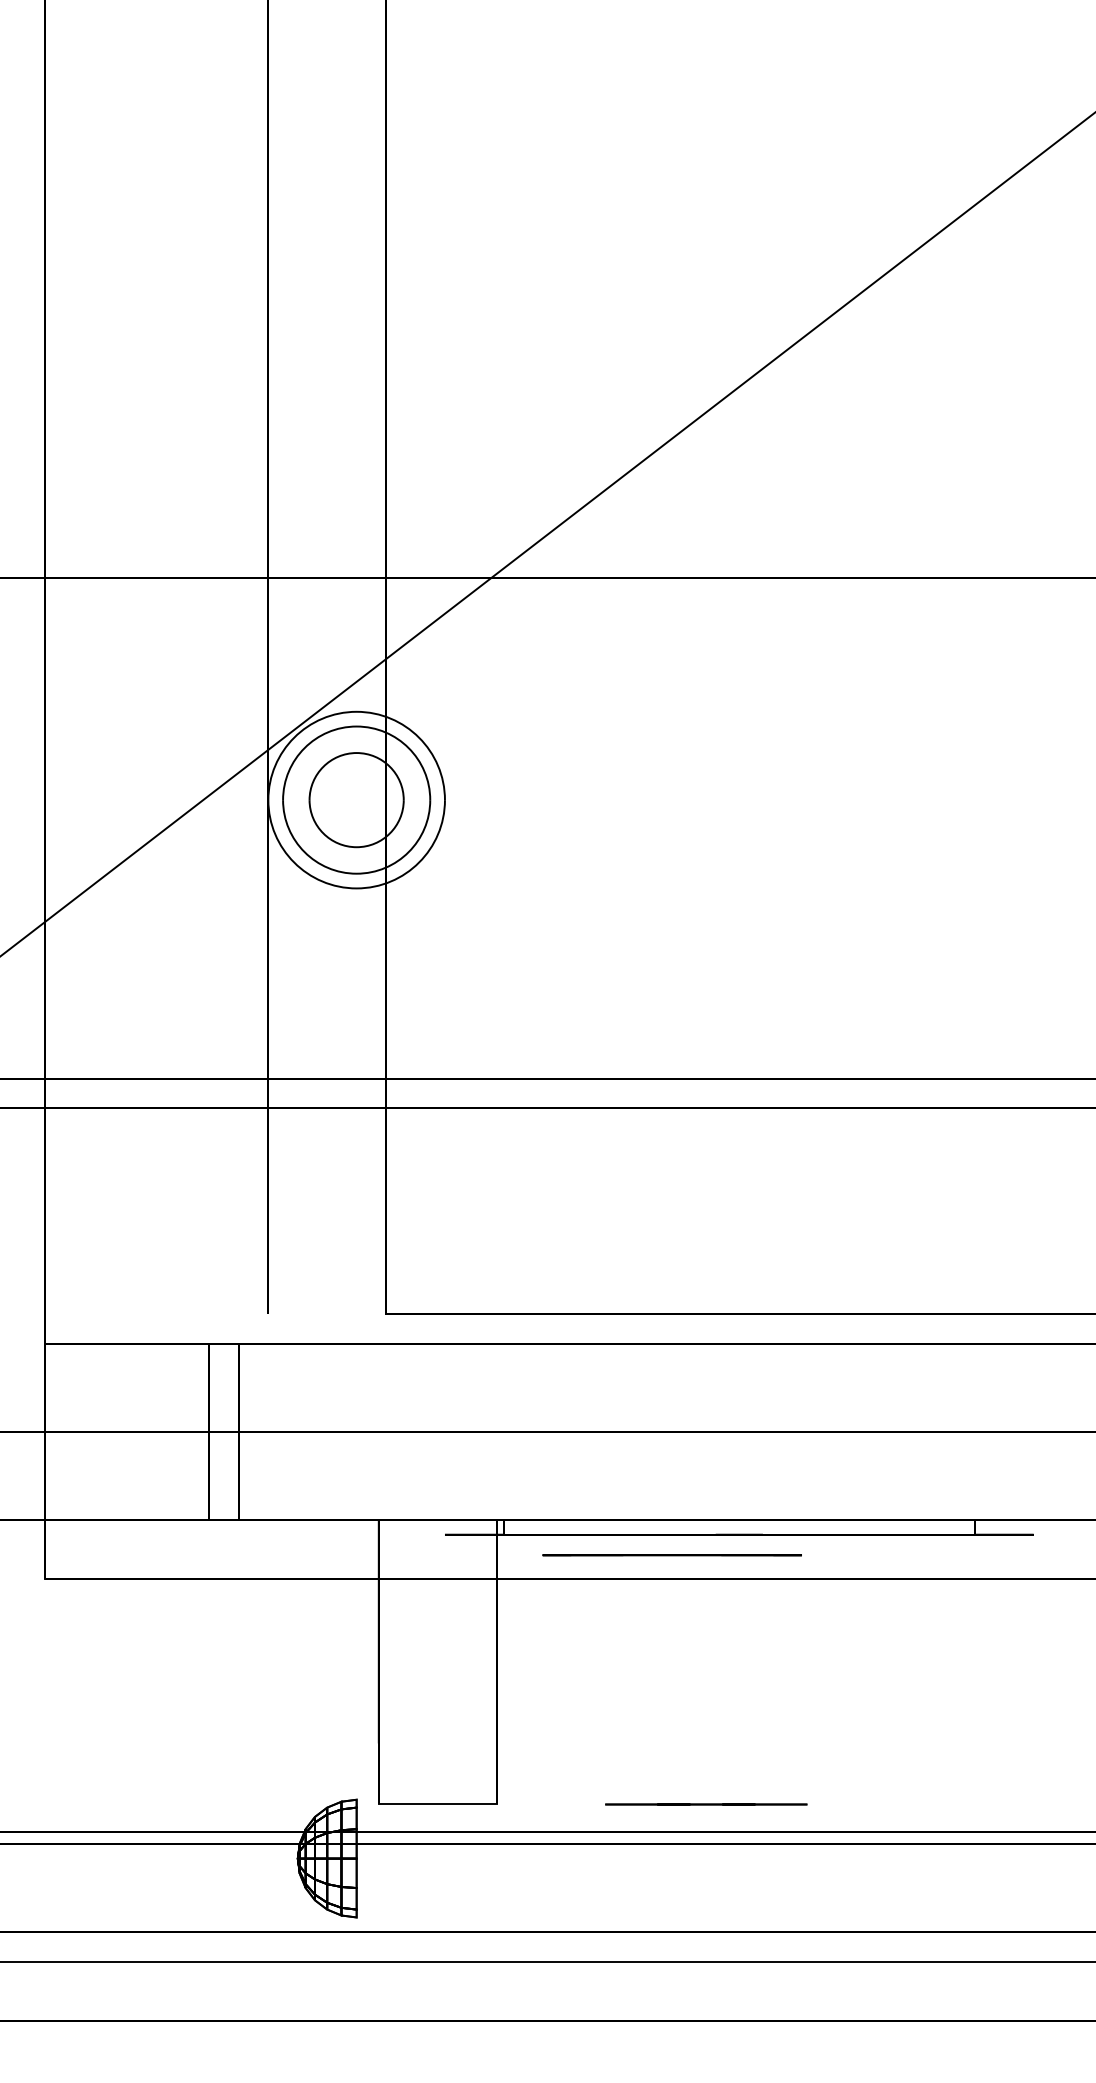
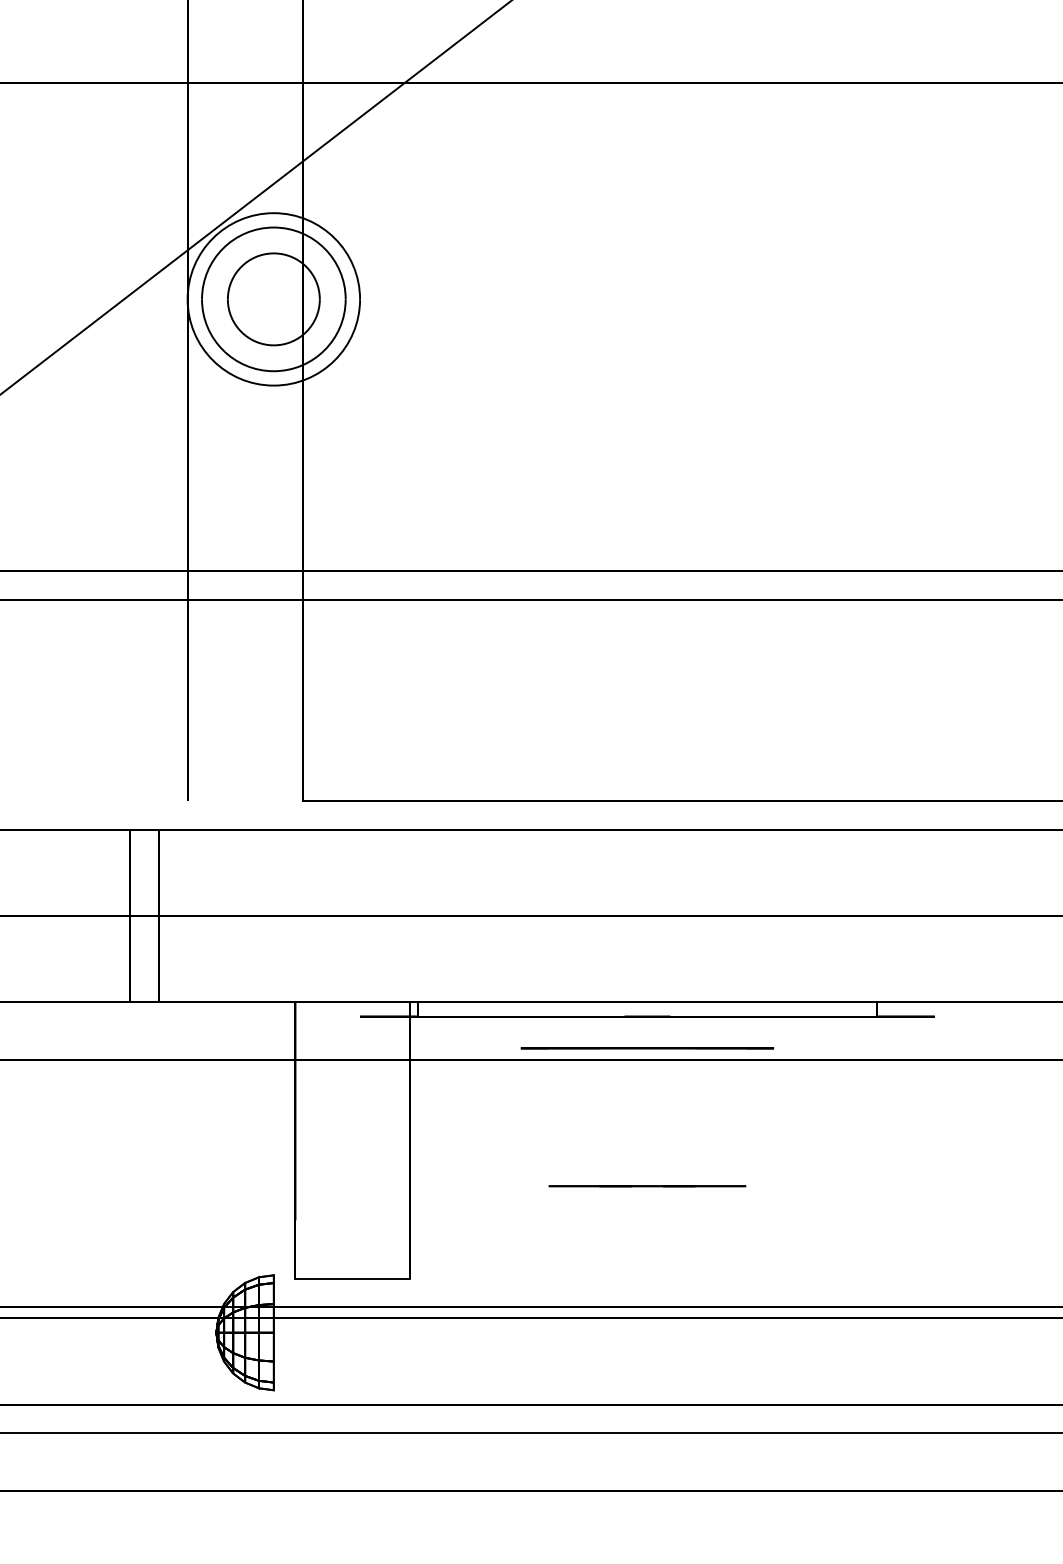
line: (671, 1555) -> (646, 1048), moved
line: (706, 1804) -> (647, 1186), moved

